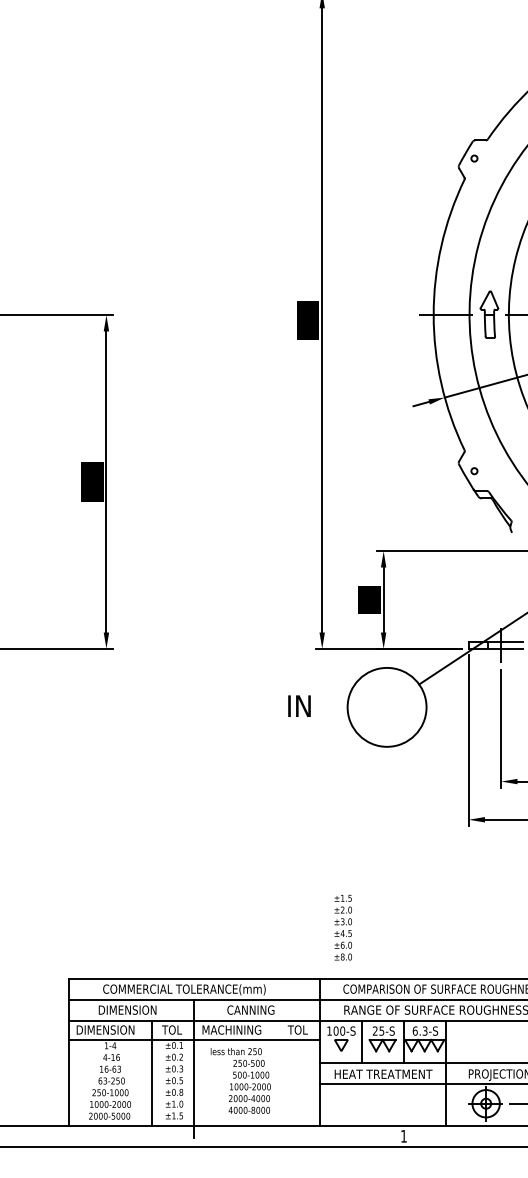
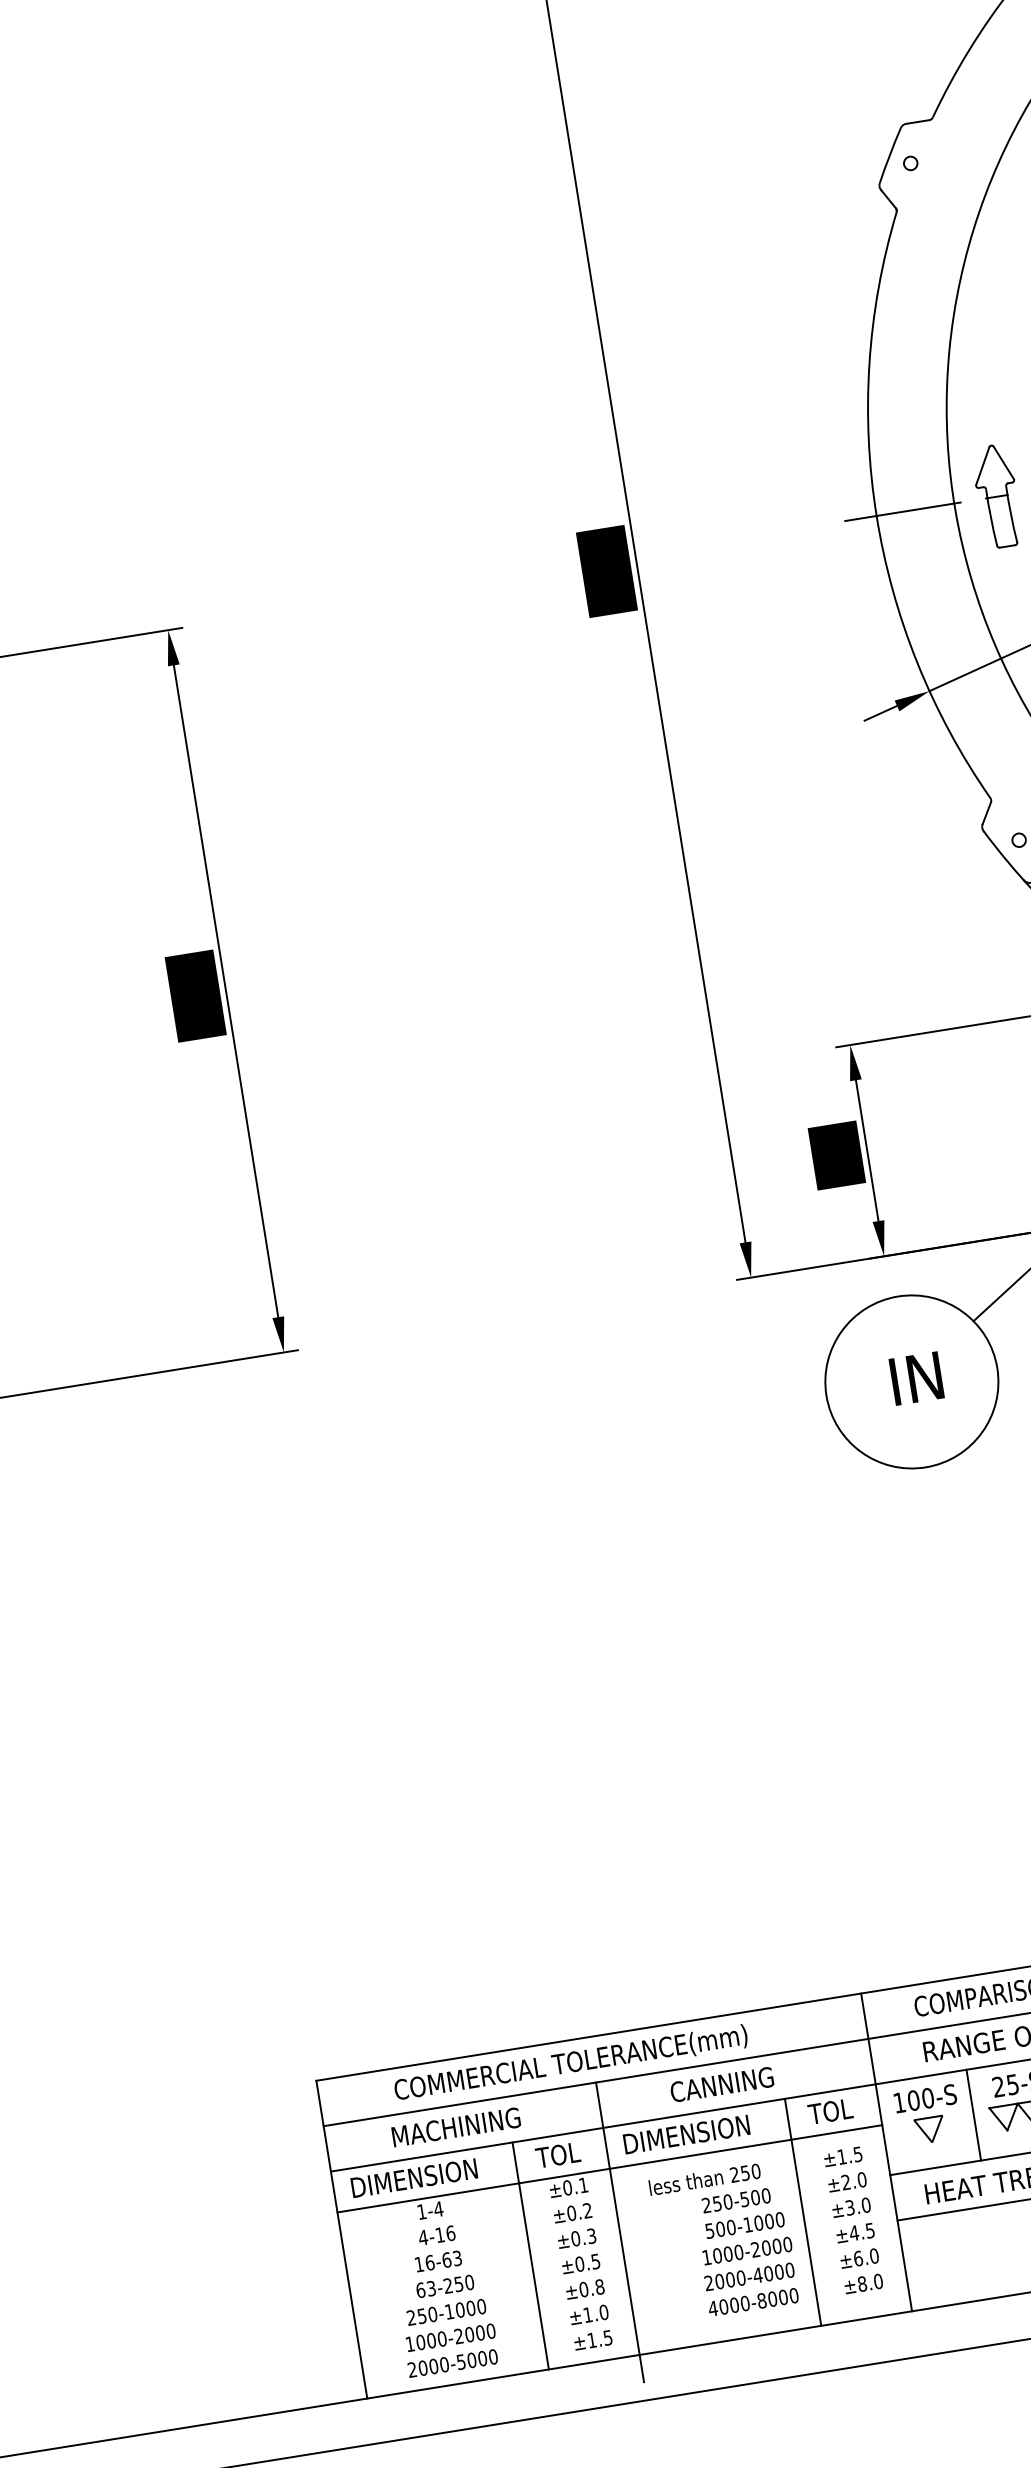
text: (299, 705) -> (916, 1377), moved
text: (342, 927) -> (851, 2220), moved
text: (128, 1009) -> (456, 2125), DIMENSION -> MACHINING
text: (232, 1029) -> (688, 2133), MACHINING -> DIMENSION
line: (278, 1073) -> (803, 2212), added

